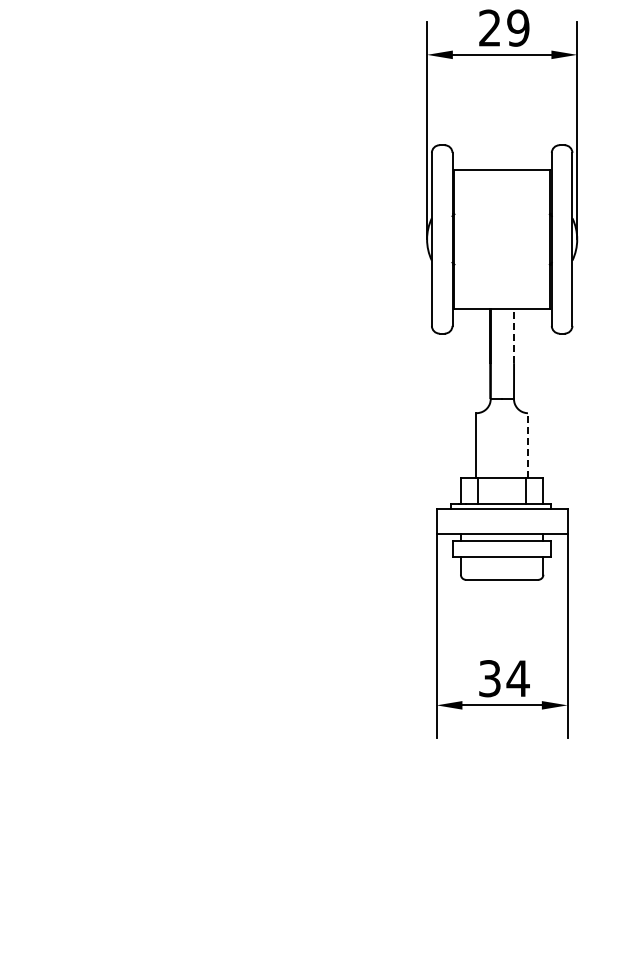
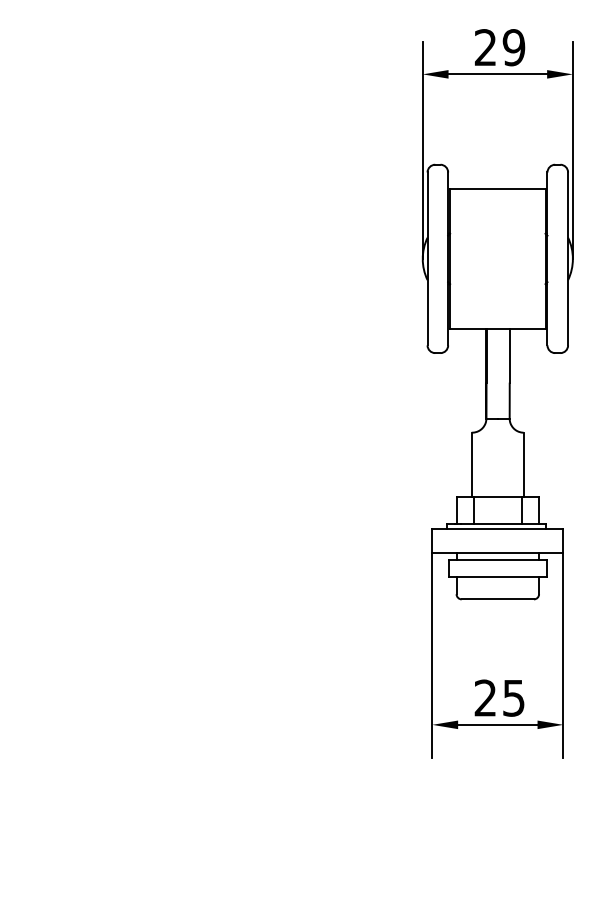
line: (514, 335) -> (510, 355), dashed -> solid
line: (527, 444) -> (523, 464), dashed -> solid
text: (504, 678) -> (500, 698), 34 -> 25

